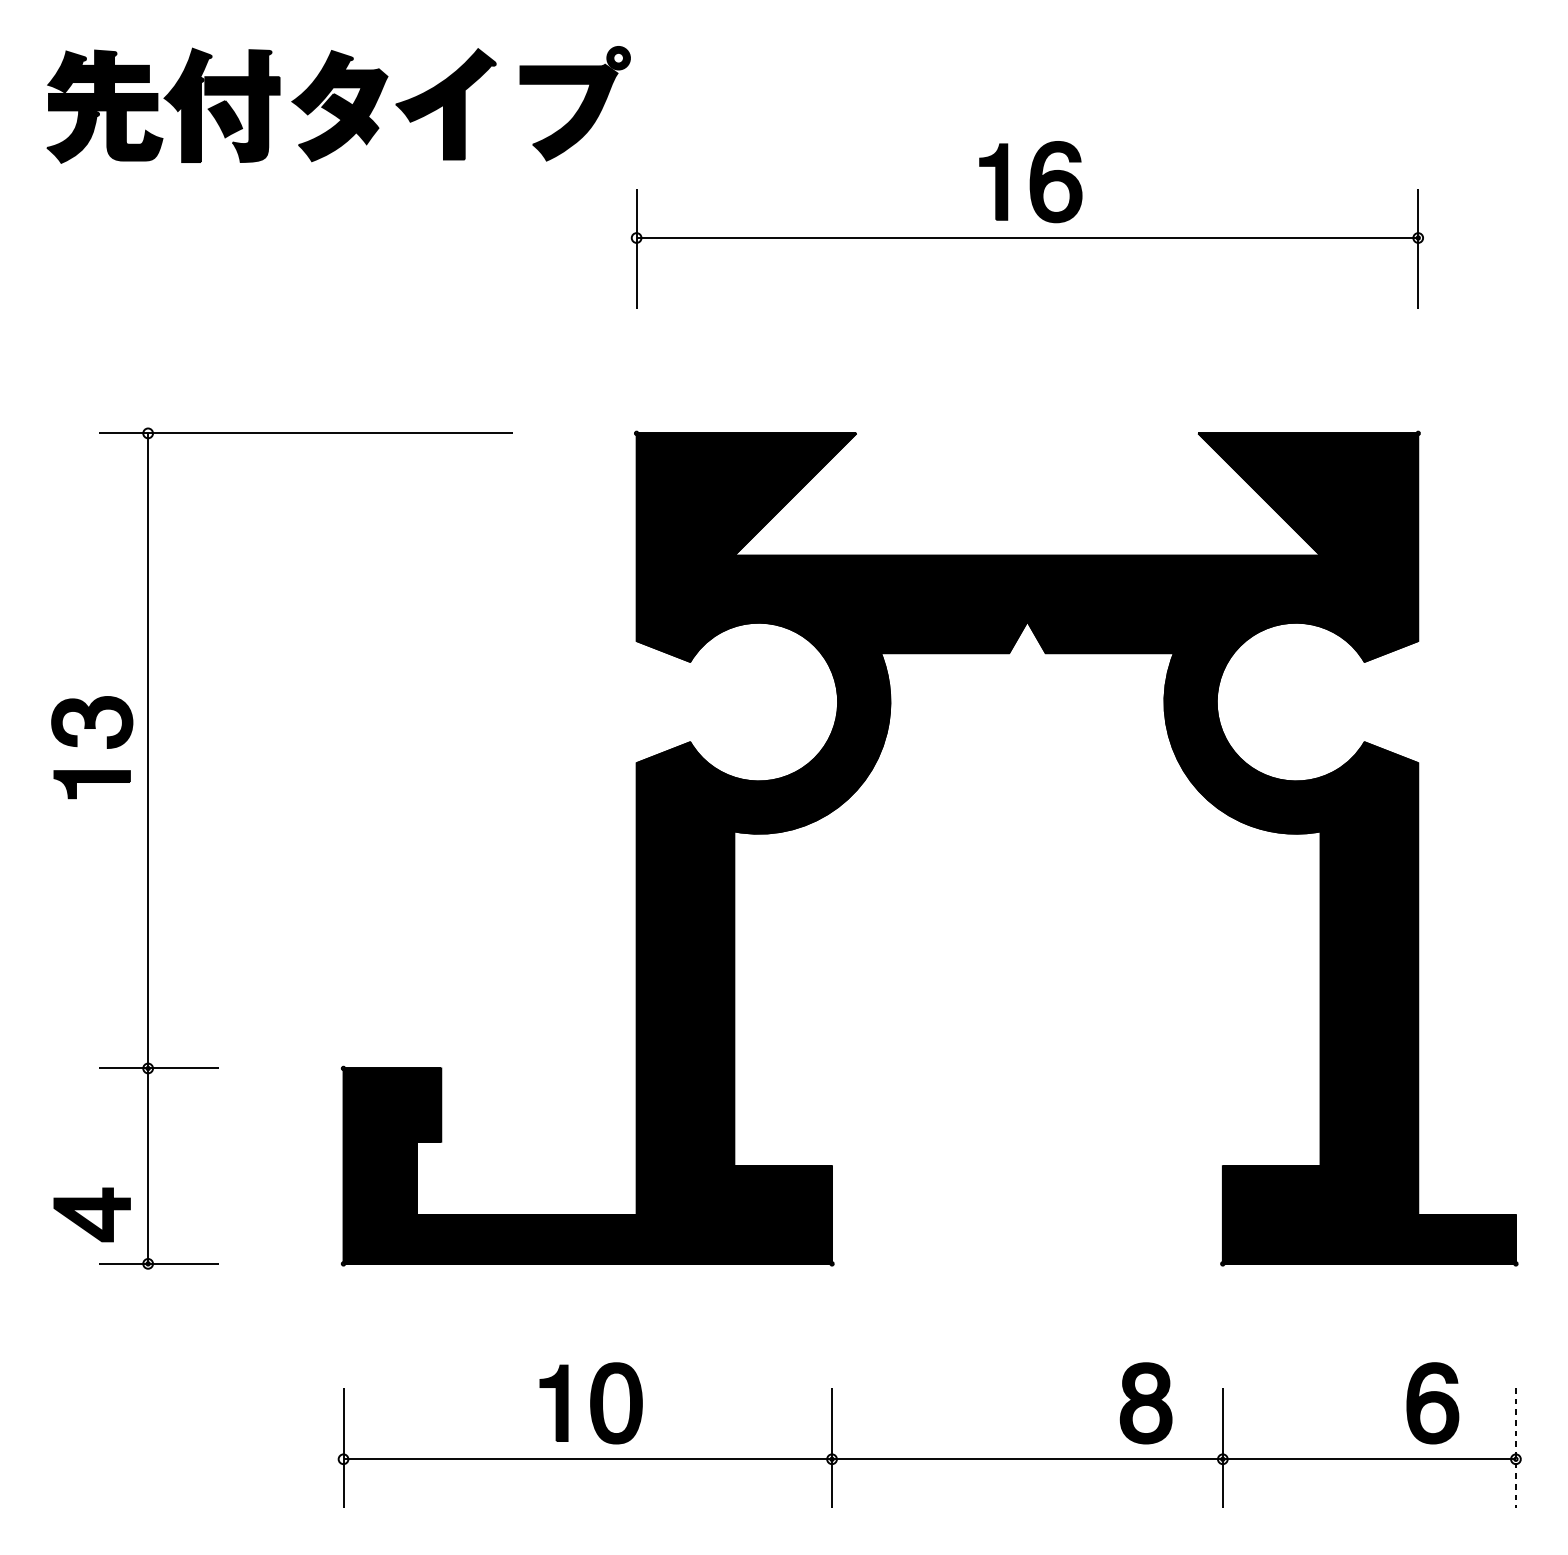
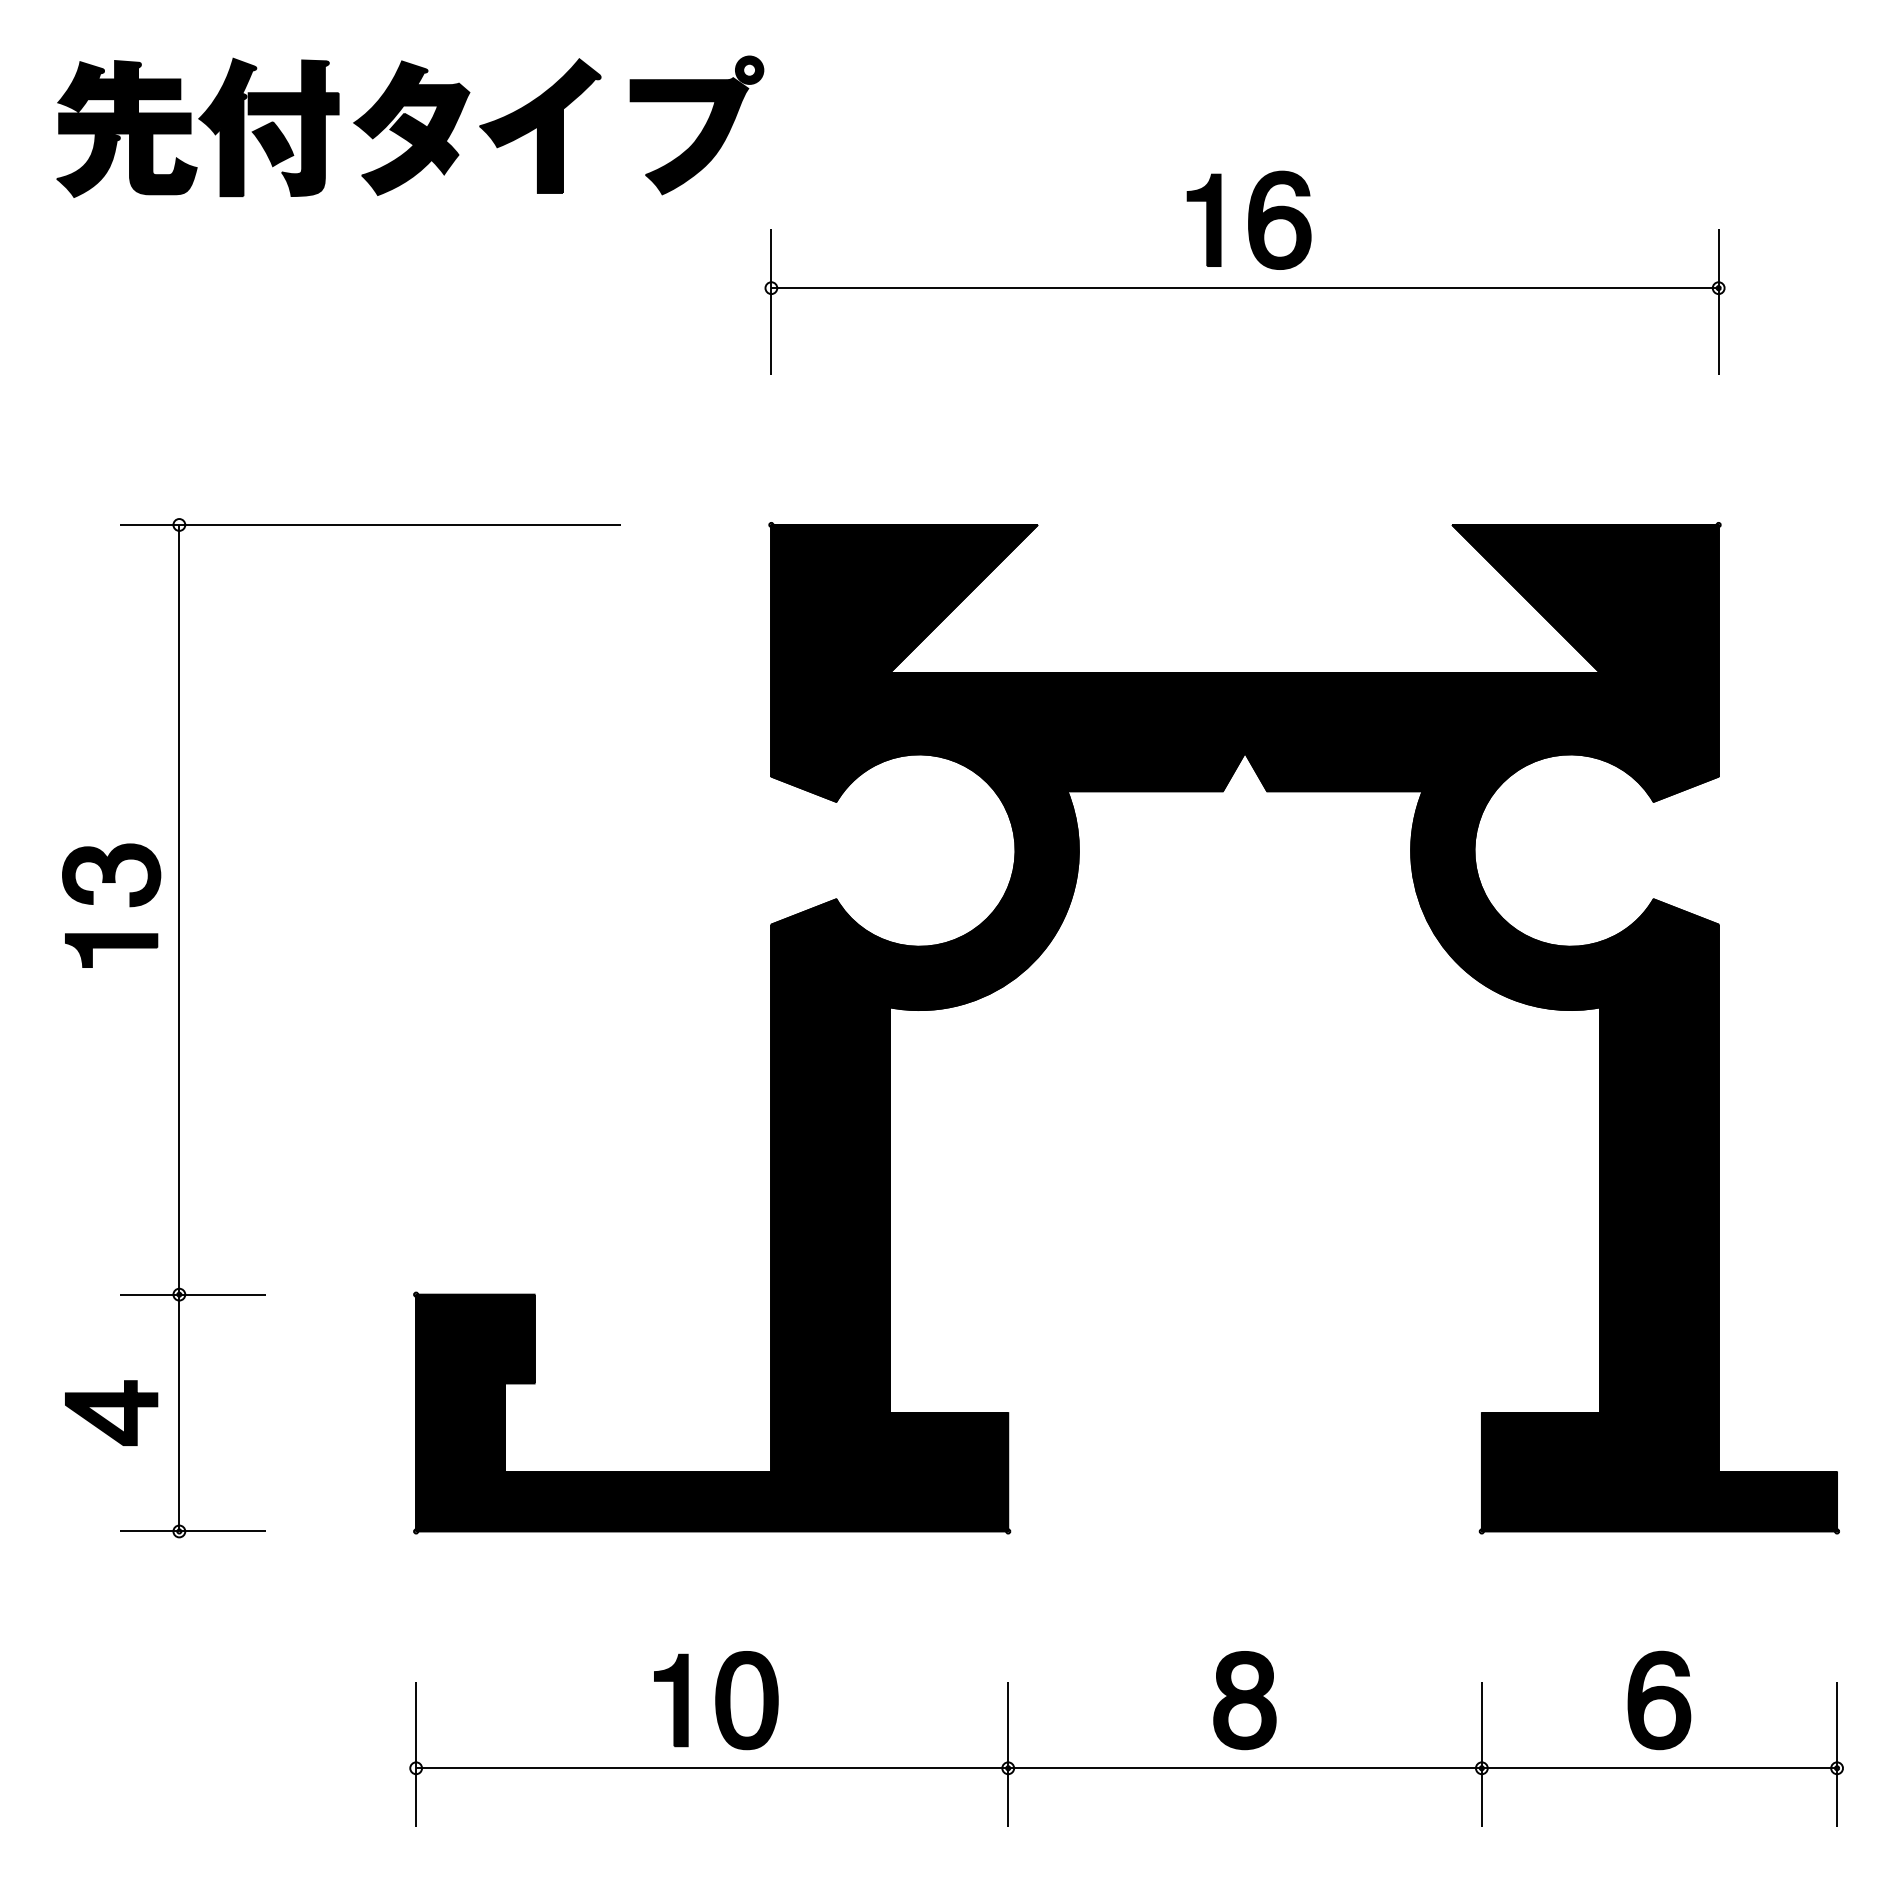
part: (92, 1214) -> (111, 1412), moved
part: (1145, 1403) -> (1244, 1700), moved
part: (1432, 1403) -> (1659, 1700), moved
line: (1516, 1447) -> (1837, 1754), dashed -> solid

